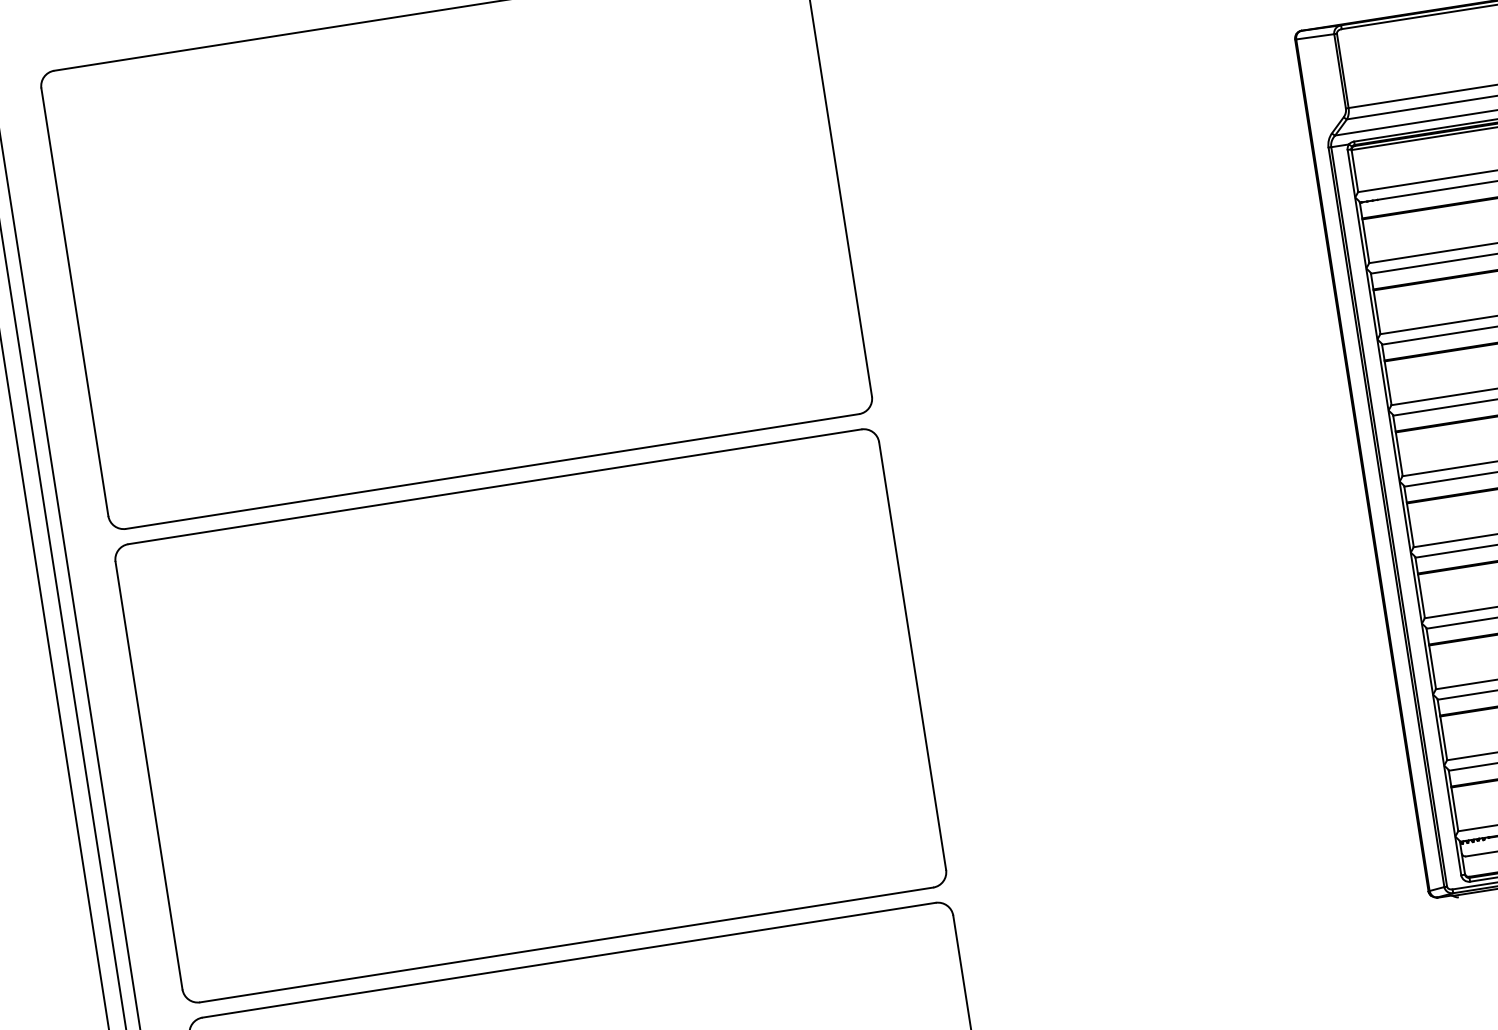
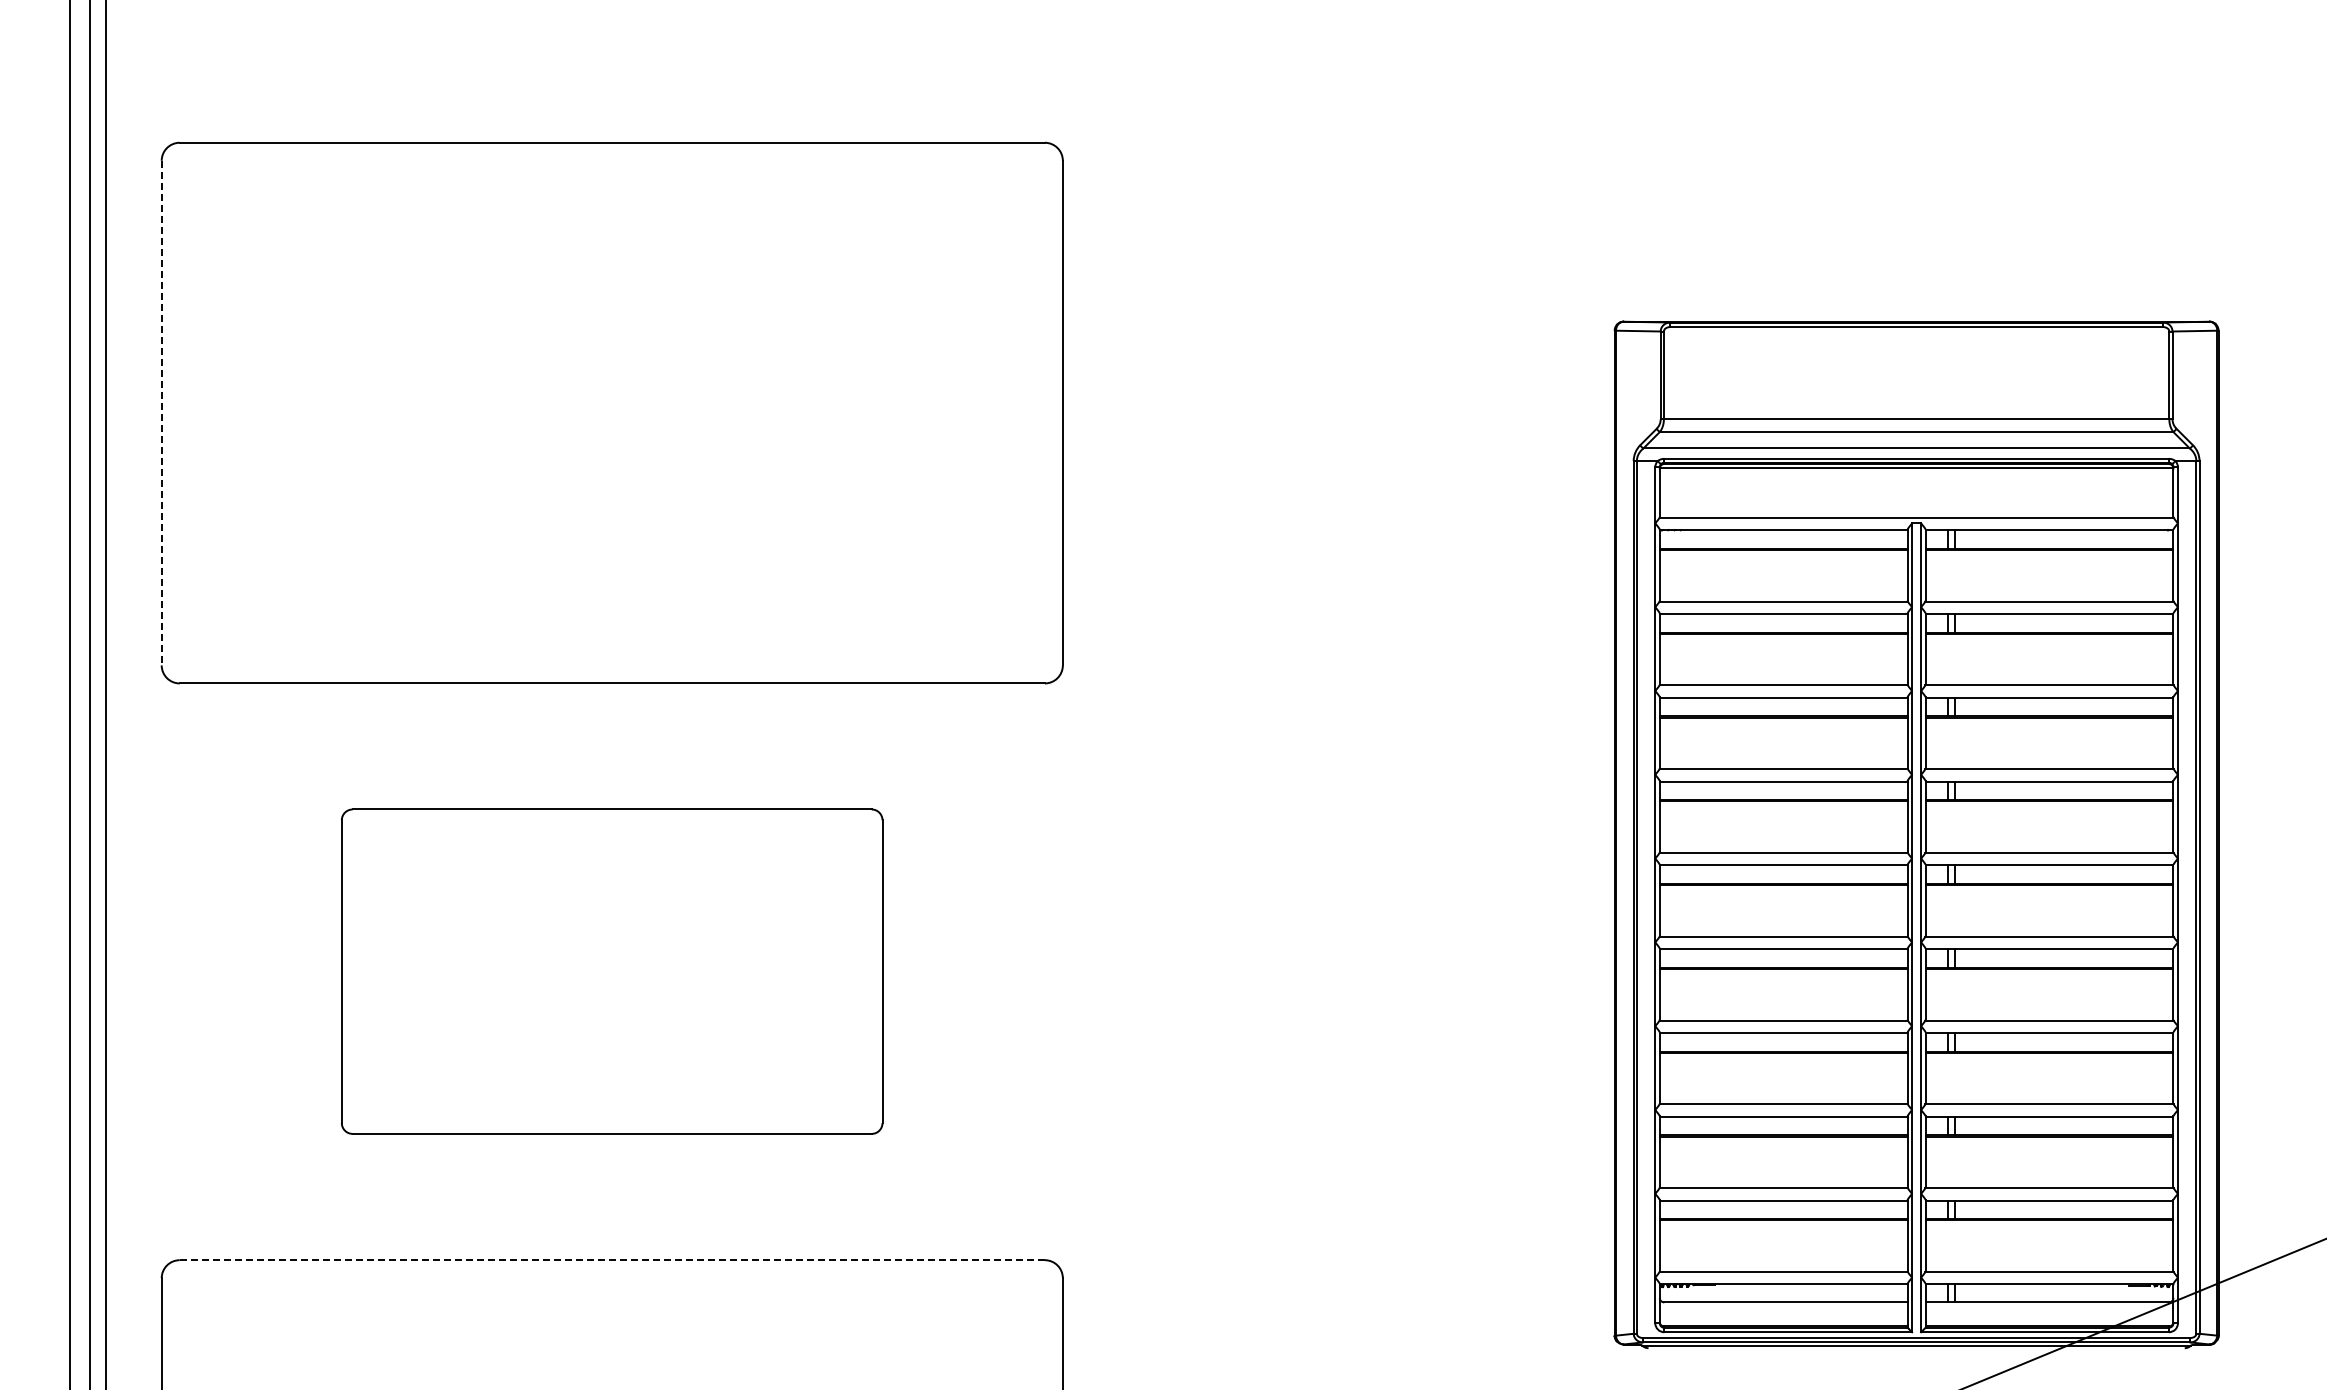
line: (74, 302) -> (161, 413), solid -> dashed
part: (530, 715) -> (611, 971), size x0.6
line: (569, 960) -> (612, 1260), solid -> dashed

